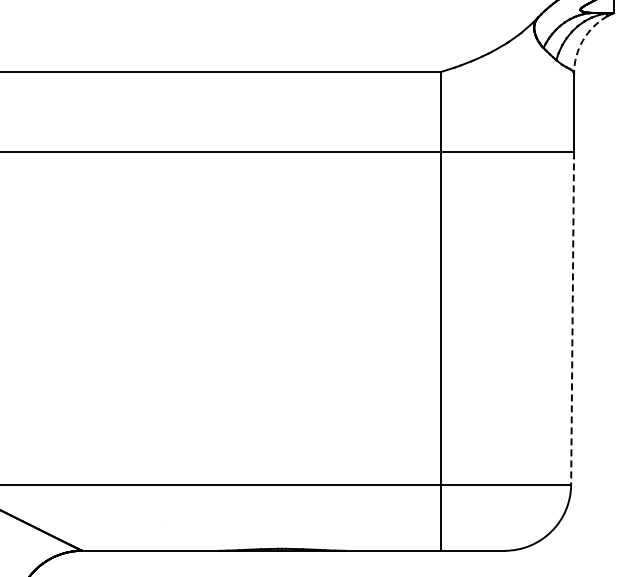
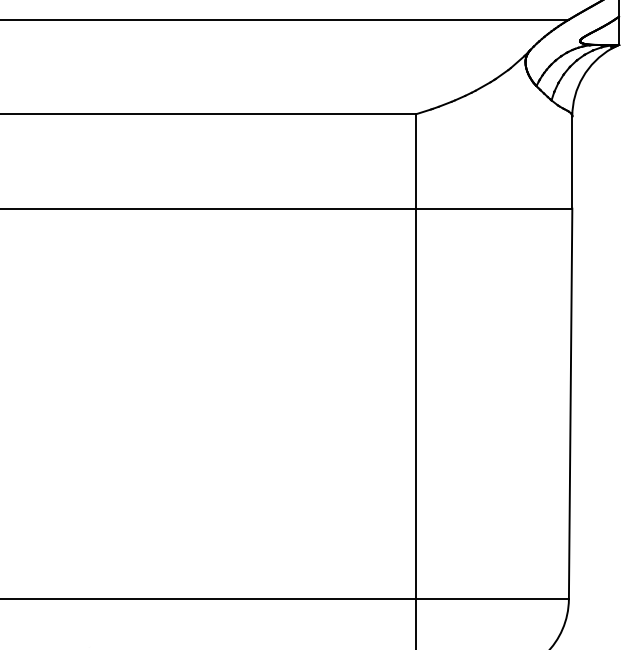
arc: (583, 40) -> (583, 77), dashed -> solid
line: (572, 319) -> (570, 404), dashed -> solid

